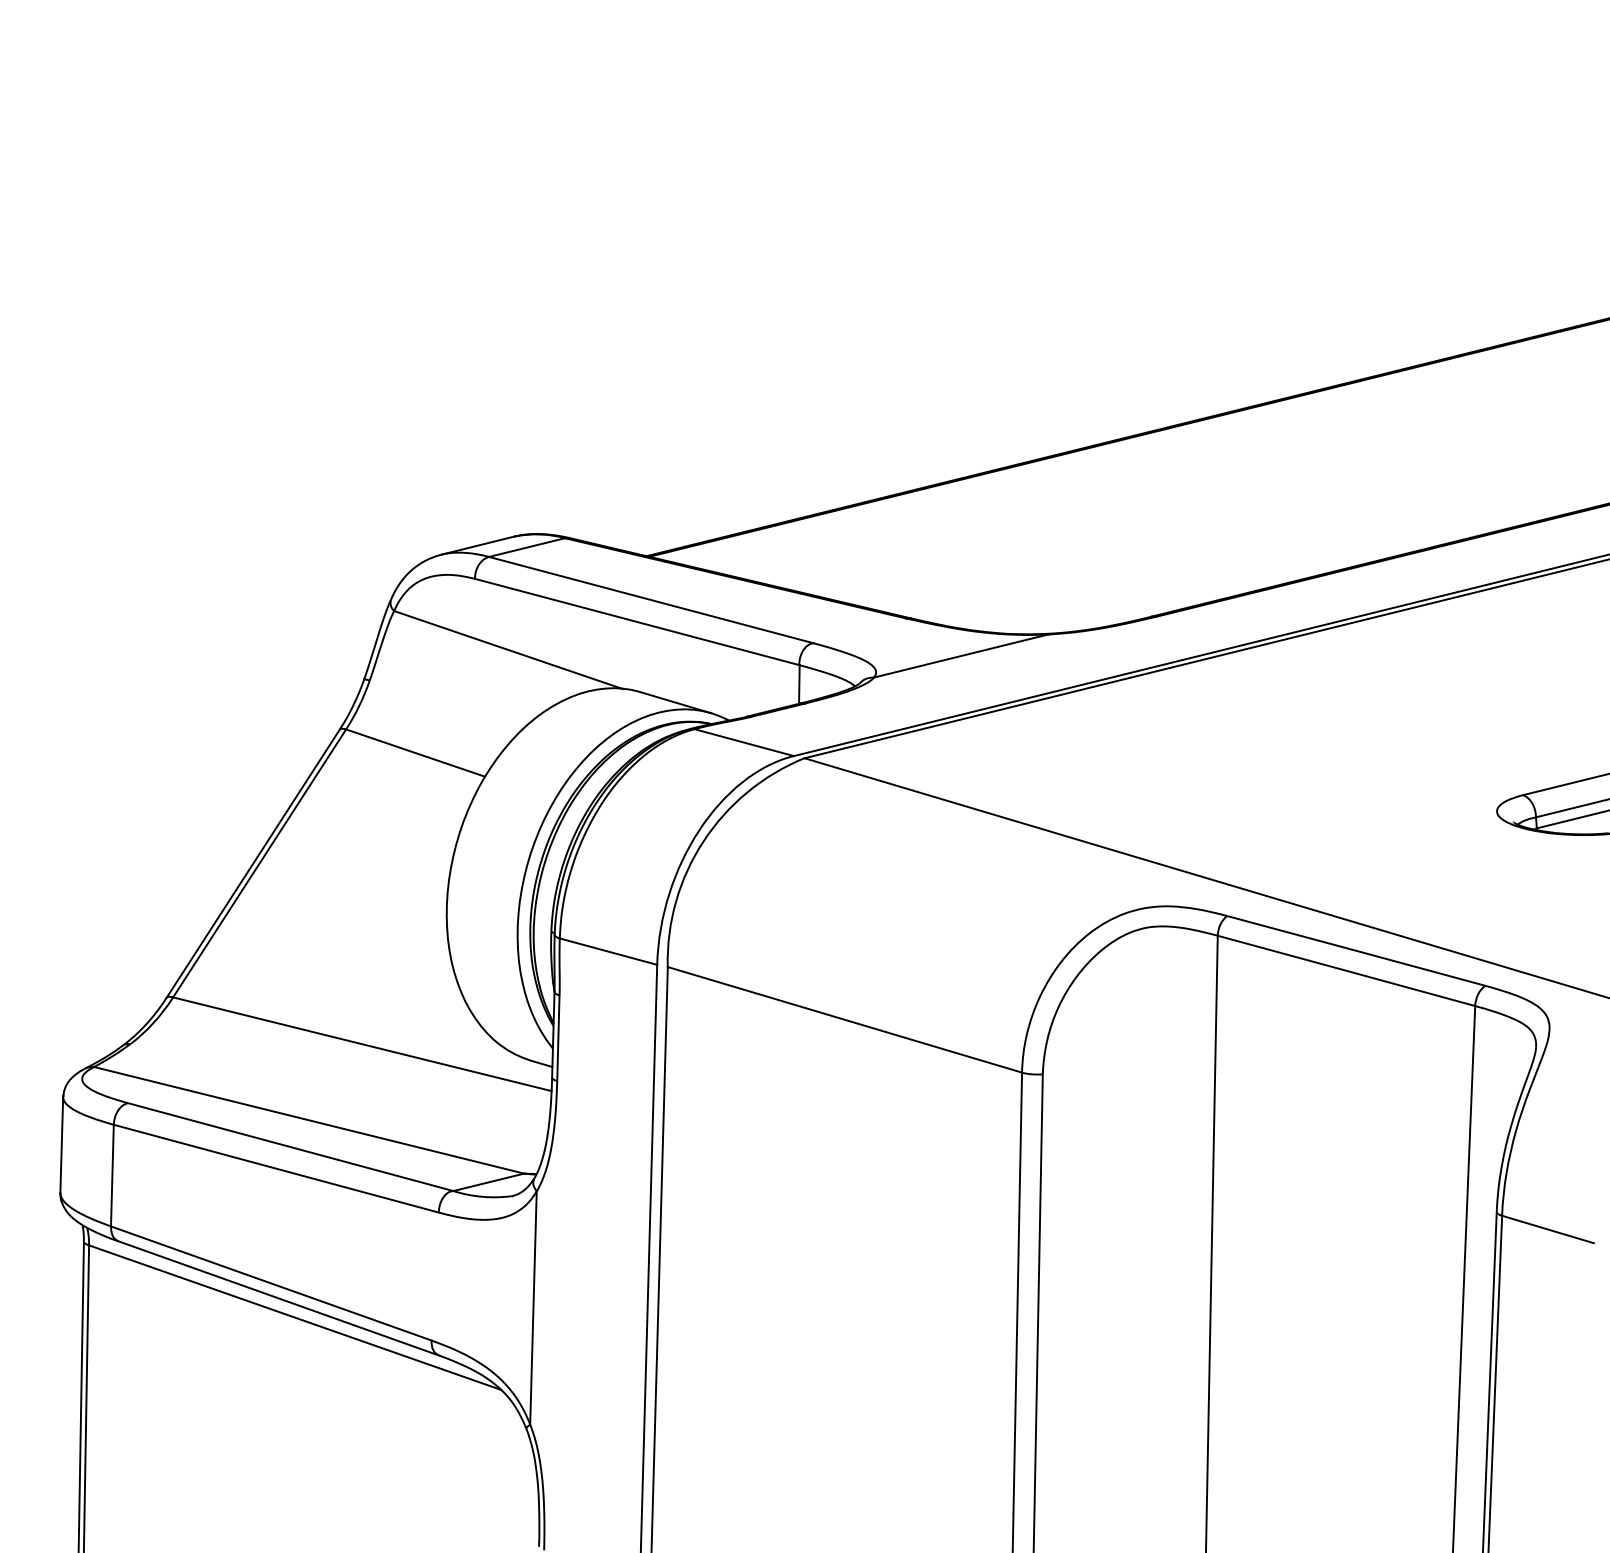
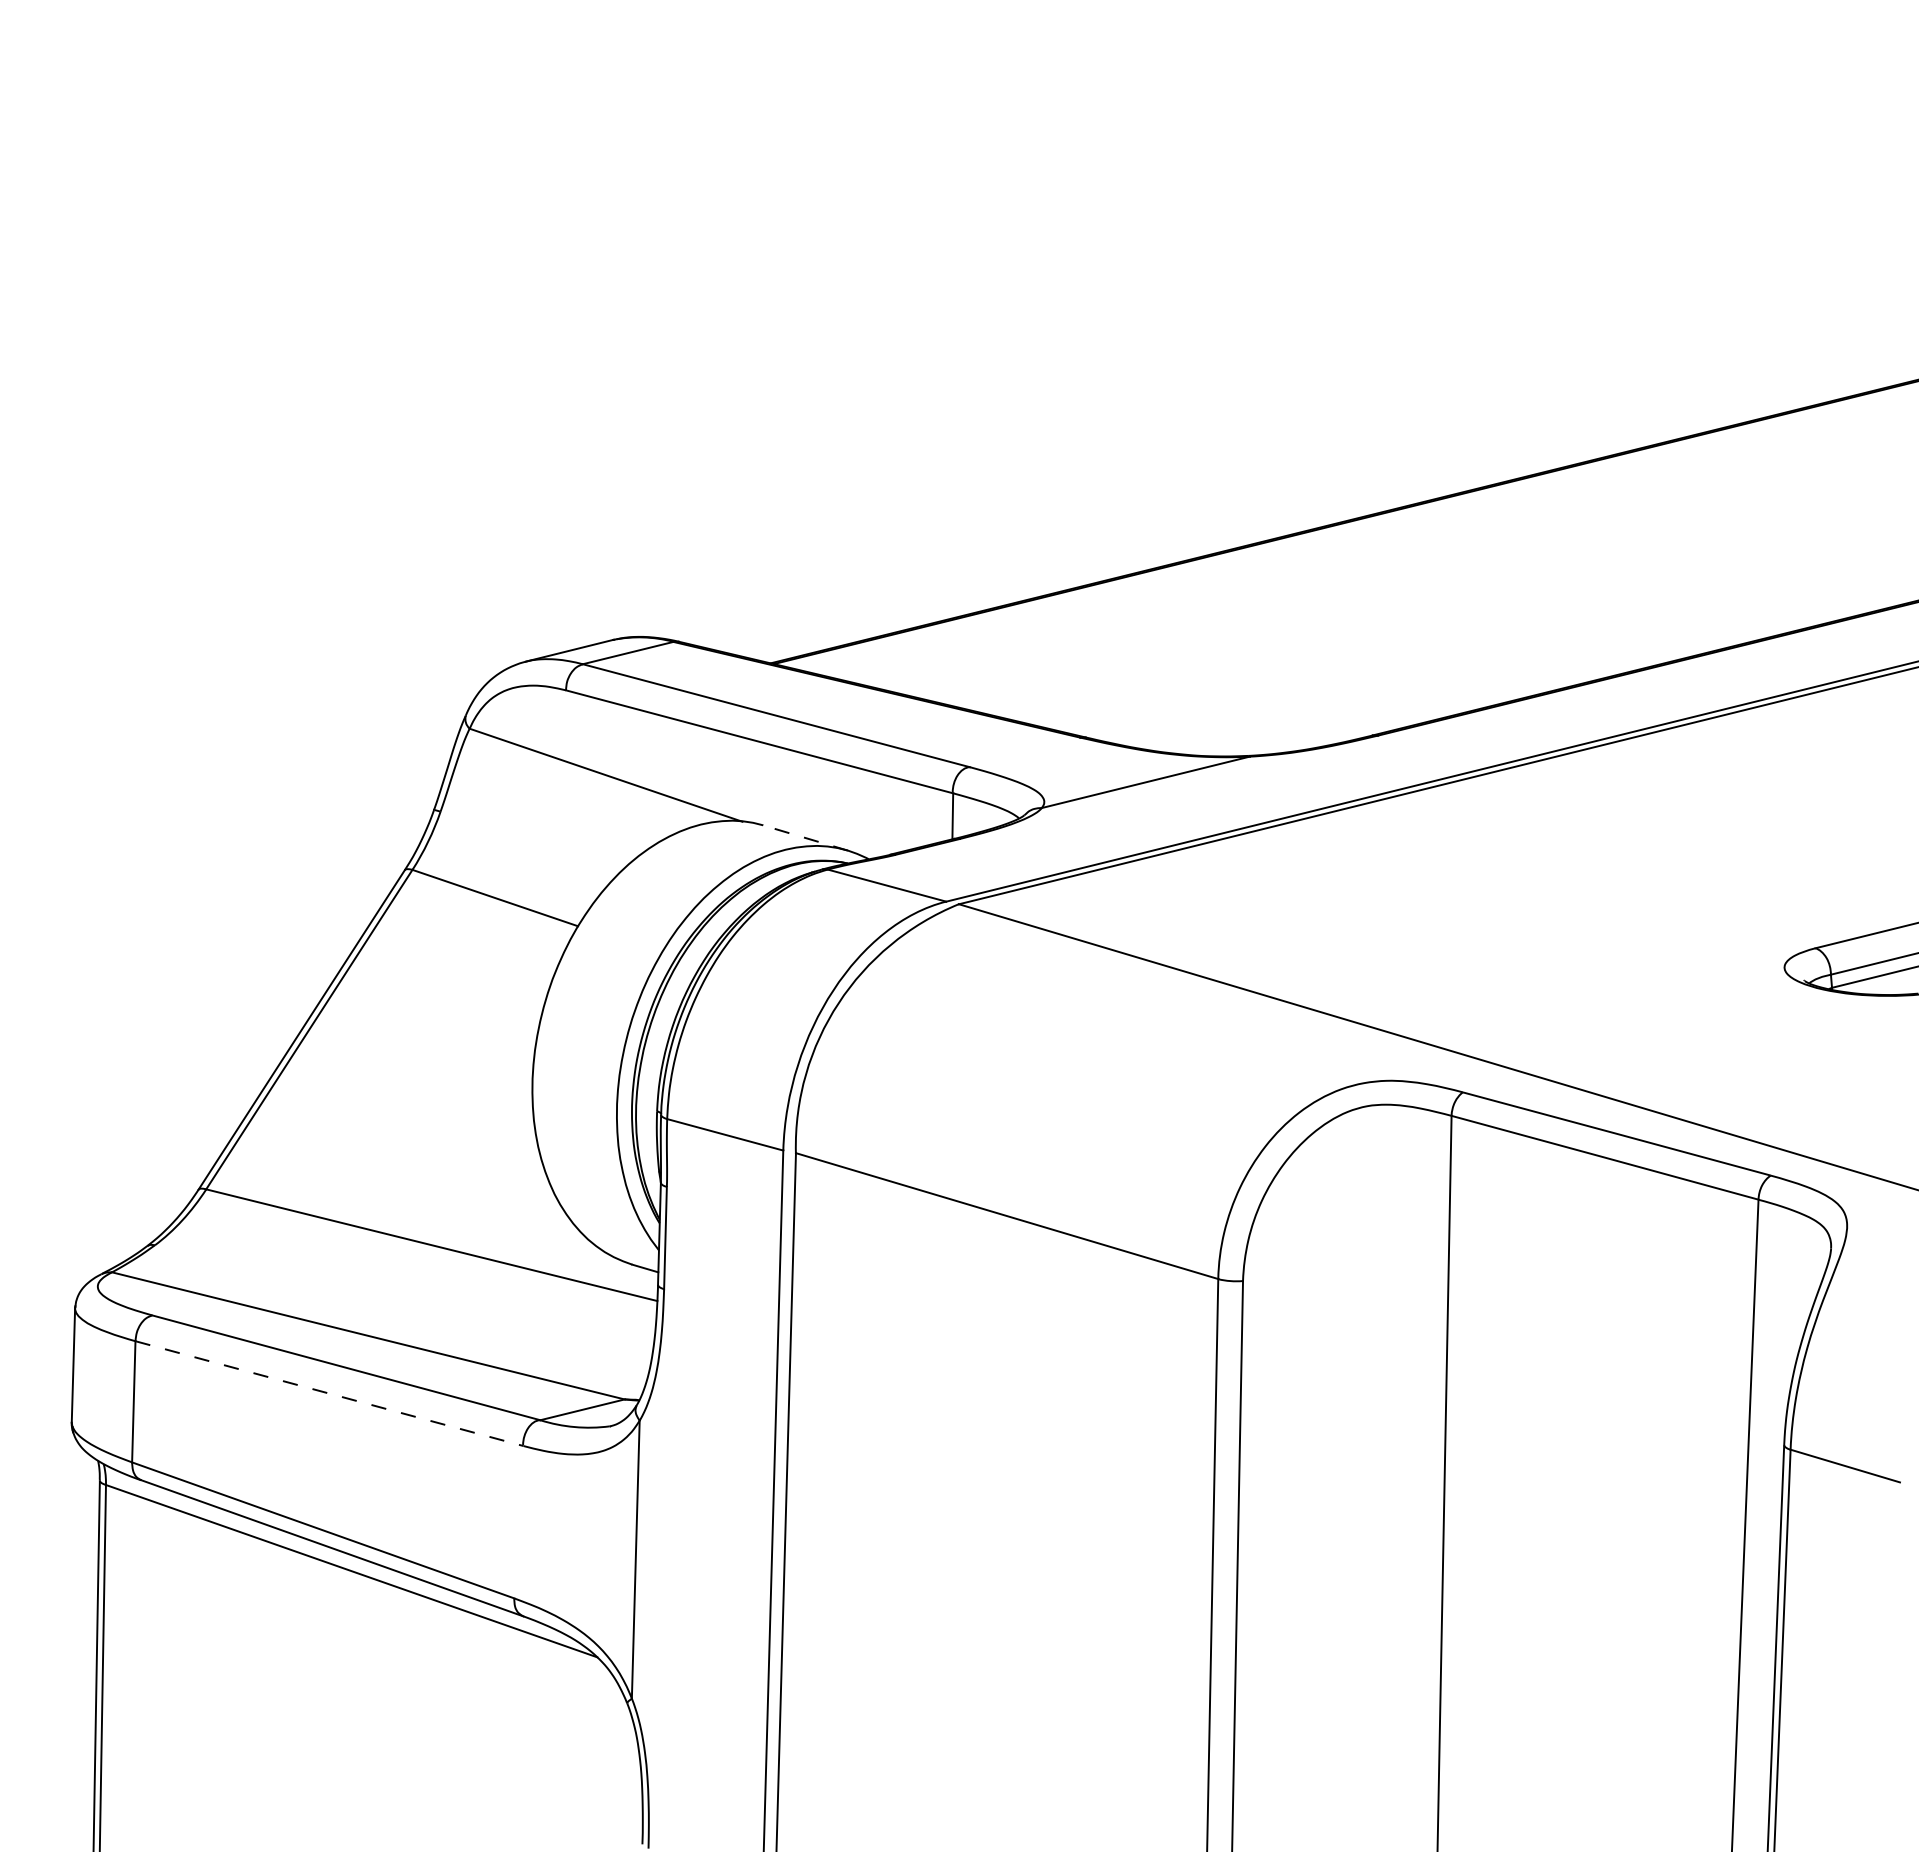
line: (675, 702) -> (805, 837), solid -> dashed
line: (276, 1168) -> (329, 1393), solid -> dashed

